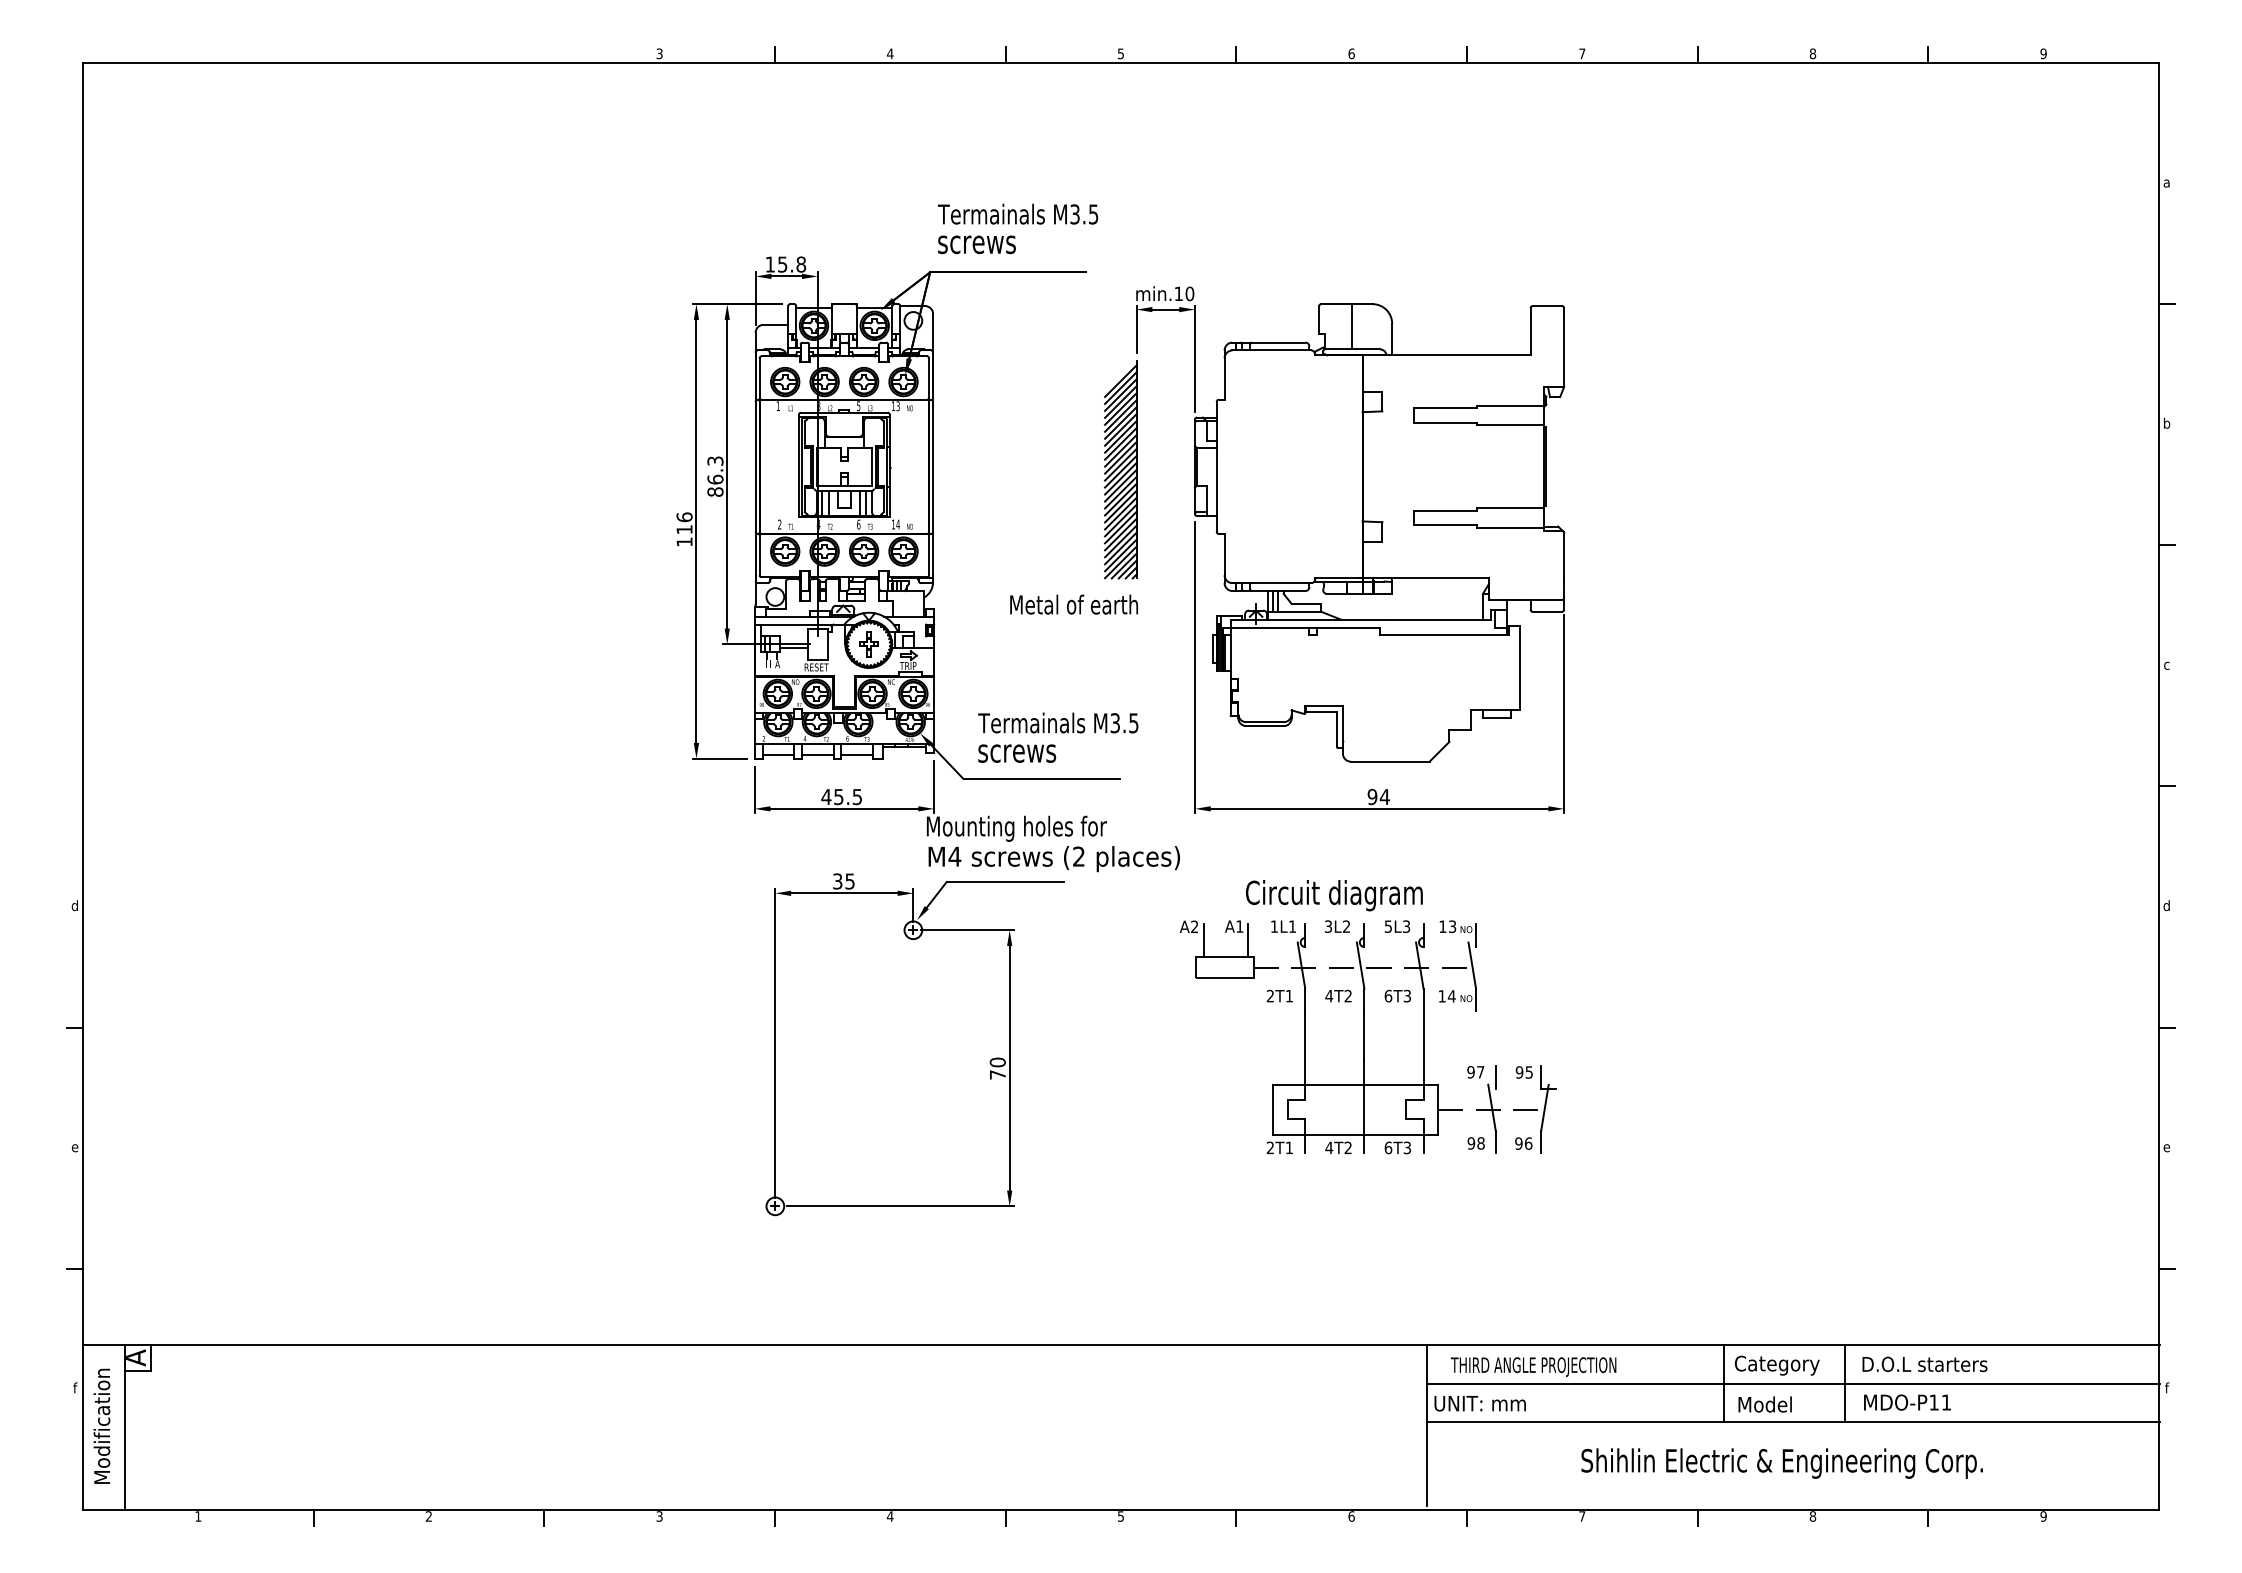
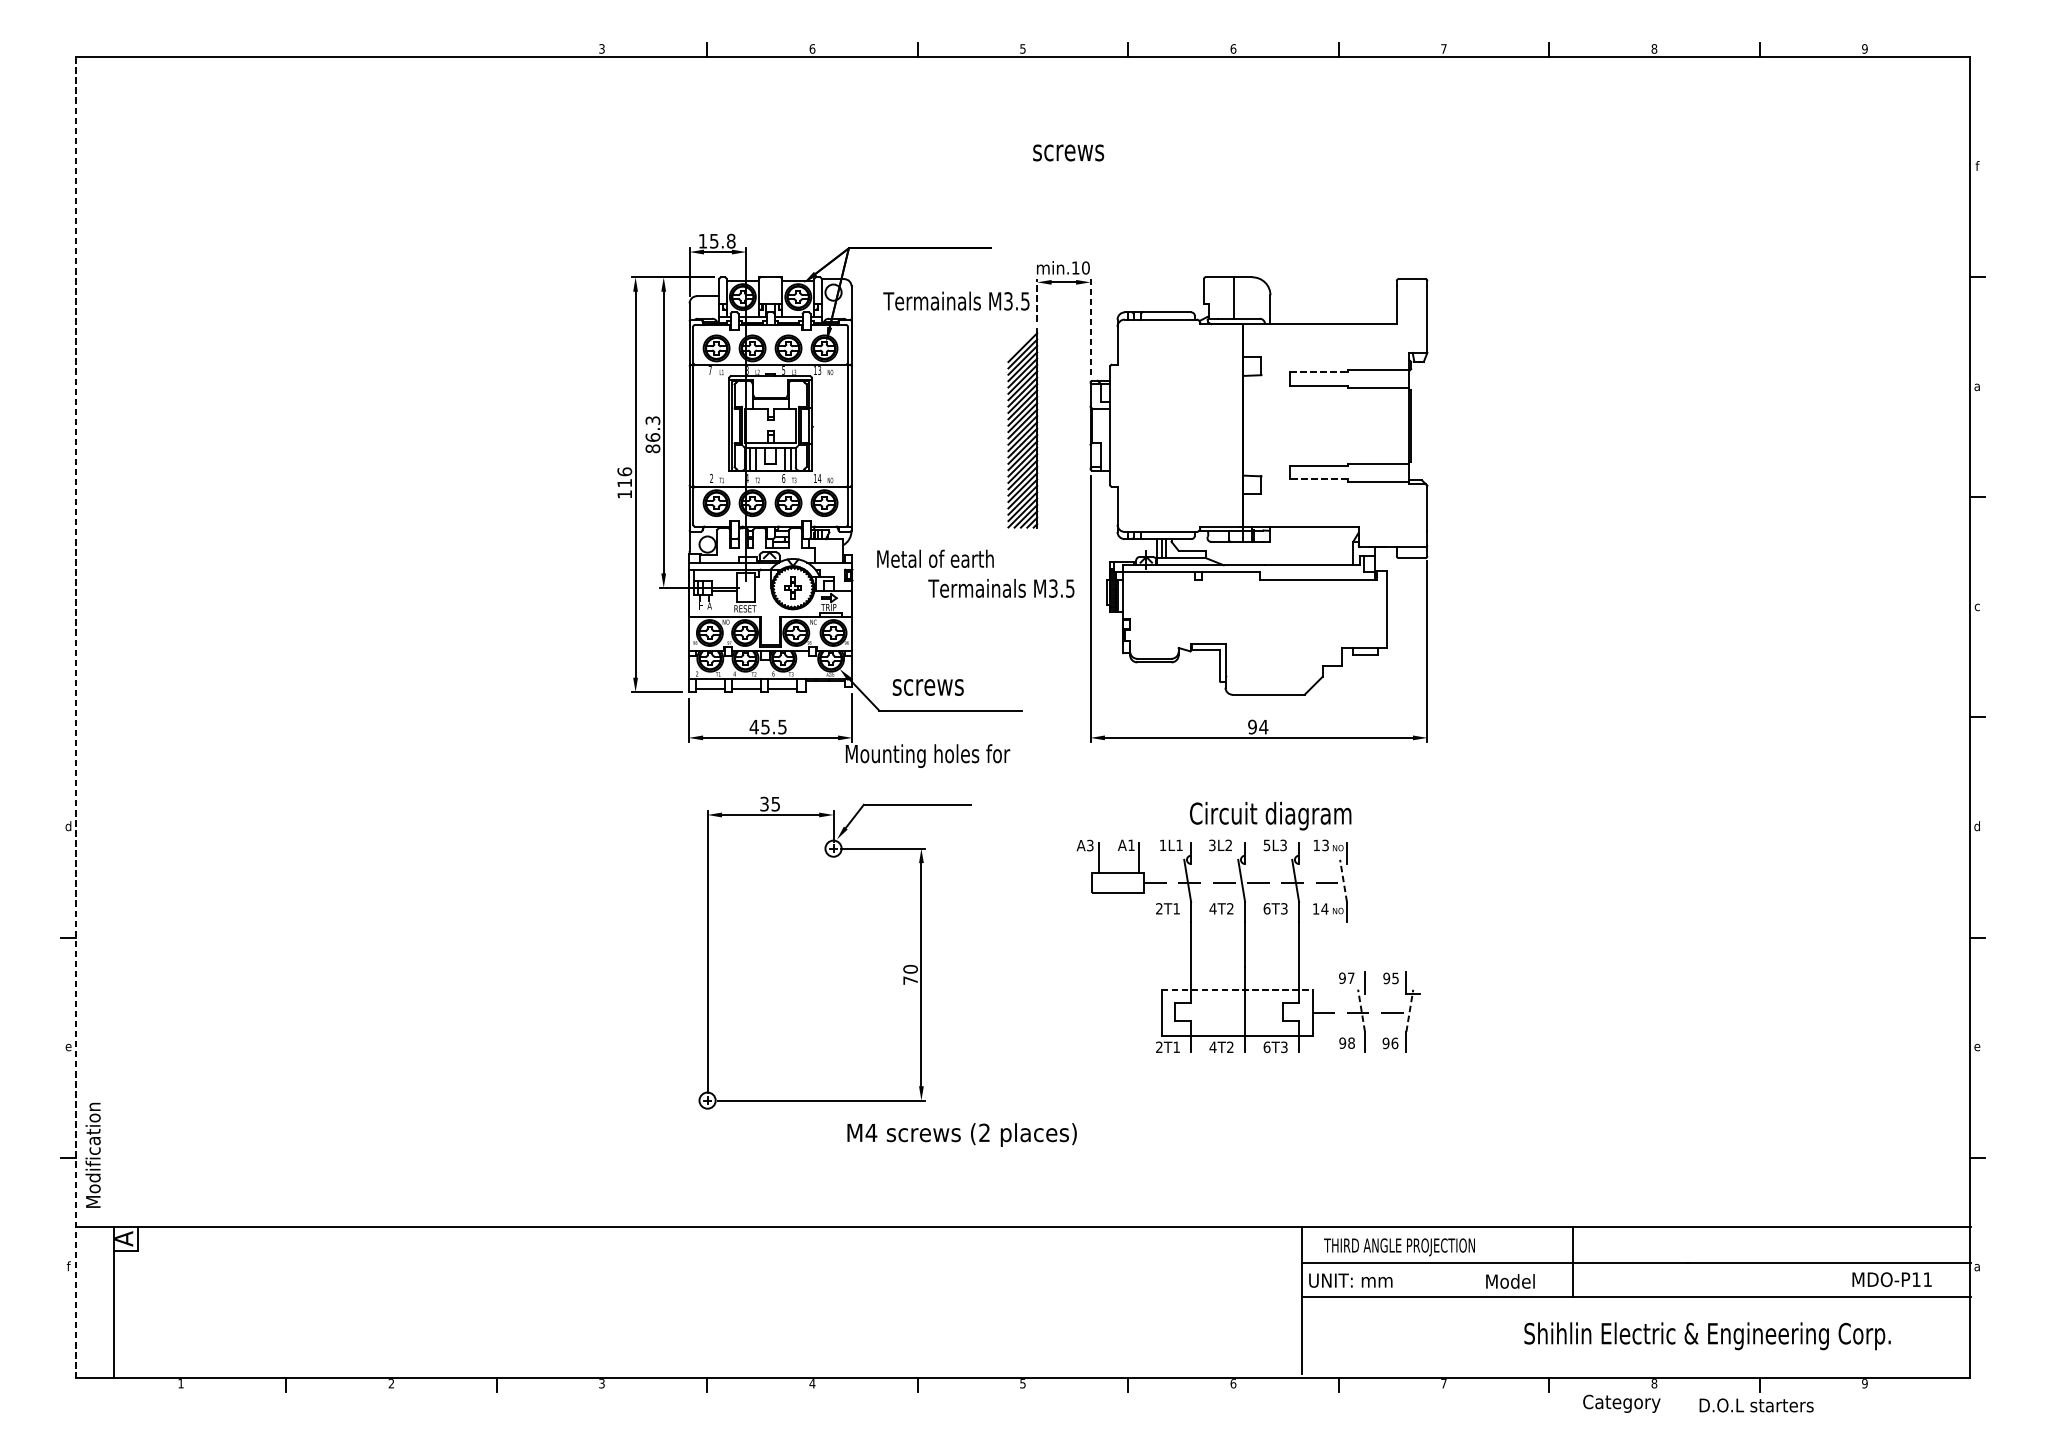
text: (889, 53) -> (811, 48), 4 -> 6
text: (2166, 181) -> (1977, 165), a -> f
text: (1018, 213) -> (956, 300), moved
text: (976, 244) -> (1068, 152), moved
line: (1136, 329) -> (1037, 300), solid -> dashed
line: (1195, 358) -> (1090, 326), solid -> dashed
text: (777, 406) -> (709, 370), 1 -> 7
line: (1445, 408) -> (1319, 372), solid -> dashed
text: (2166, 422) -> (1977, 385), b -> a
line: (1445, 525) -> (1319, 479), solid -> dashed
text: (1073, 604) -> (934, 558), moved
text: (1058, 722) -> (1001, 587), moved
line: (82, 786) -> (75, 717), solid -> dashed
text: (1053, 859) -> (961, 1135), moved
text: (1334, 895) -> (1270, 816), moved
text: (1194, 927) -> (1090, 846), A2 -> A3
line: (1472, 965) -> (1343, 880), solid -> dashed
line: (1355, 1084) -> (1236, 989), solid -> dashed
line: (1491, 1107) -> (1361, 1010), solid -> dashed
line: (1545, 1107) -> (1410, 1010), solid -> dashed
text: (1924, 1364) -> (1756, 1405), moved
text: (1776, 1365) -> (1621, 1403), moved
line: (1845, 1384) -> (1684, 1263), removed
text: (2166, 1387) -> (1977, 1265), f -> a
text: (1907, 1402) -> (1892, 1279), moved
text: (1764, 1404) -> (1509, 1281), moved
text: (101, 1425) -> (92, 1154), moved
text: (1781, 1463) -> (1706, 1336), moved

